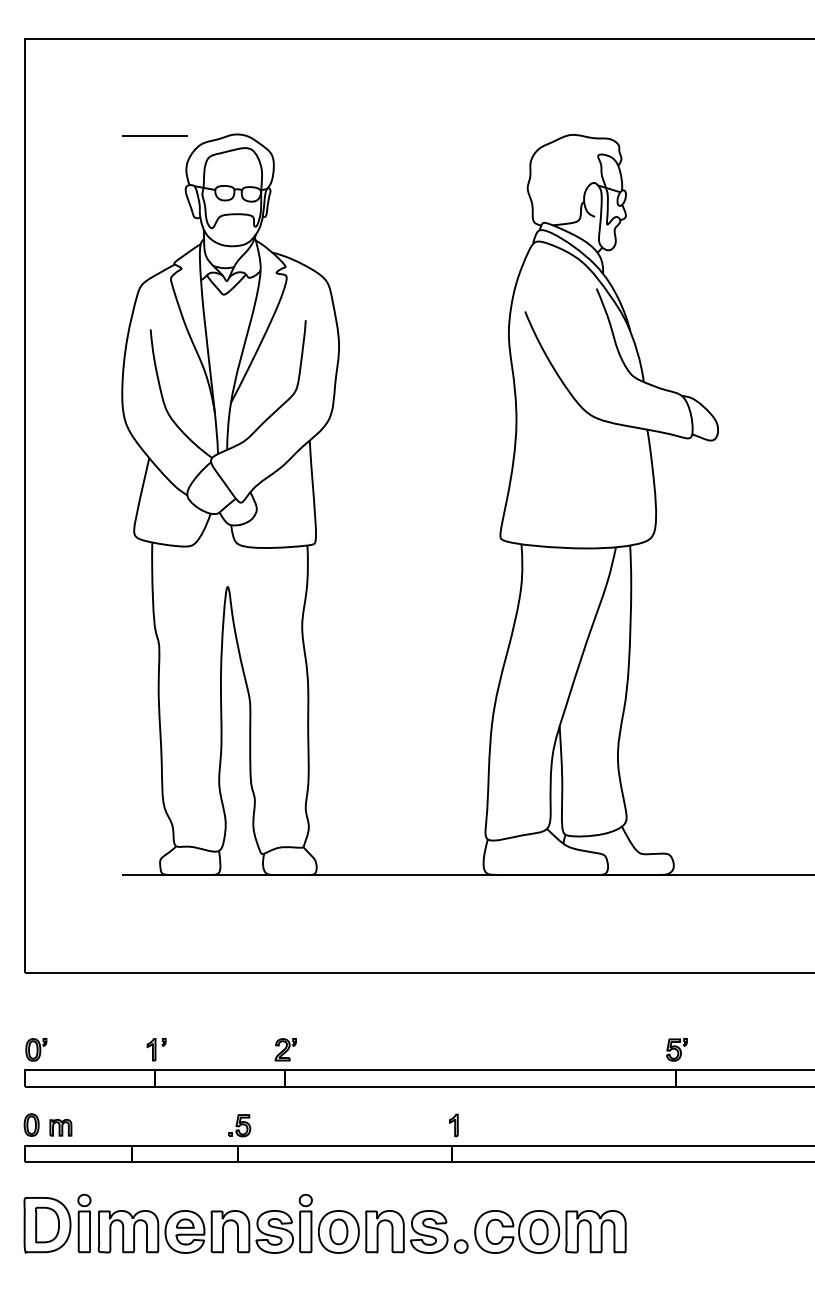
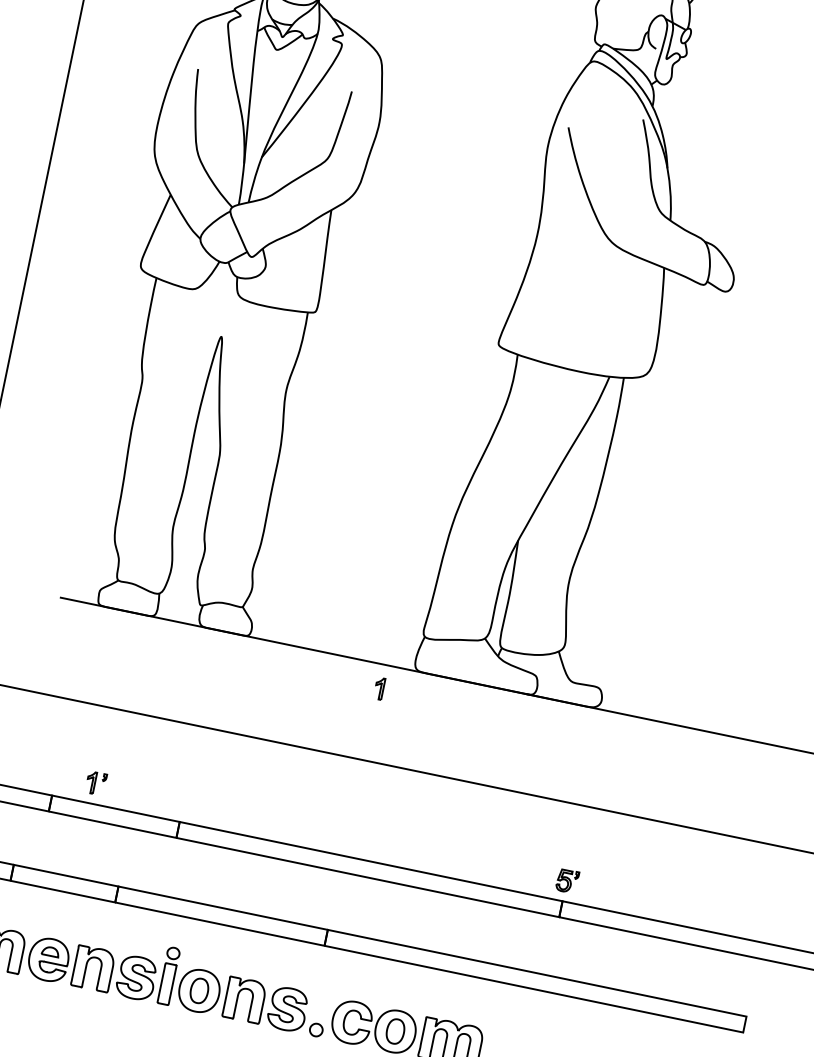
part: (156, 1049) -> (96, 783), moved
part: (285, 1049) -> (184, 801), removed
part: (239, 1125) -> (123, 866), removed
part: (453, 1125) -> (379, 688), moved

